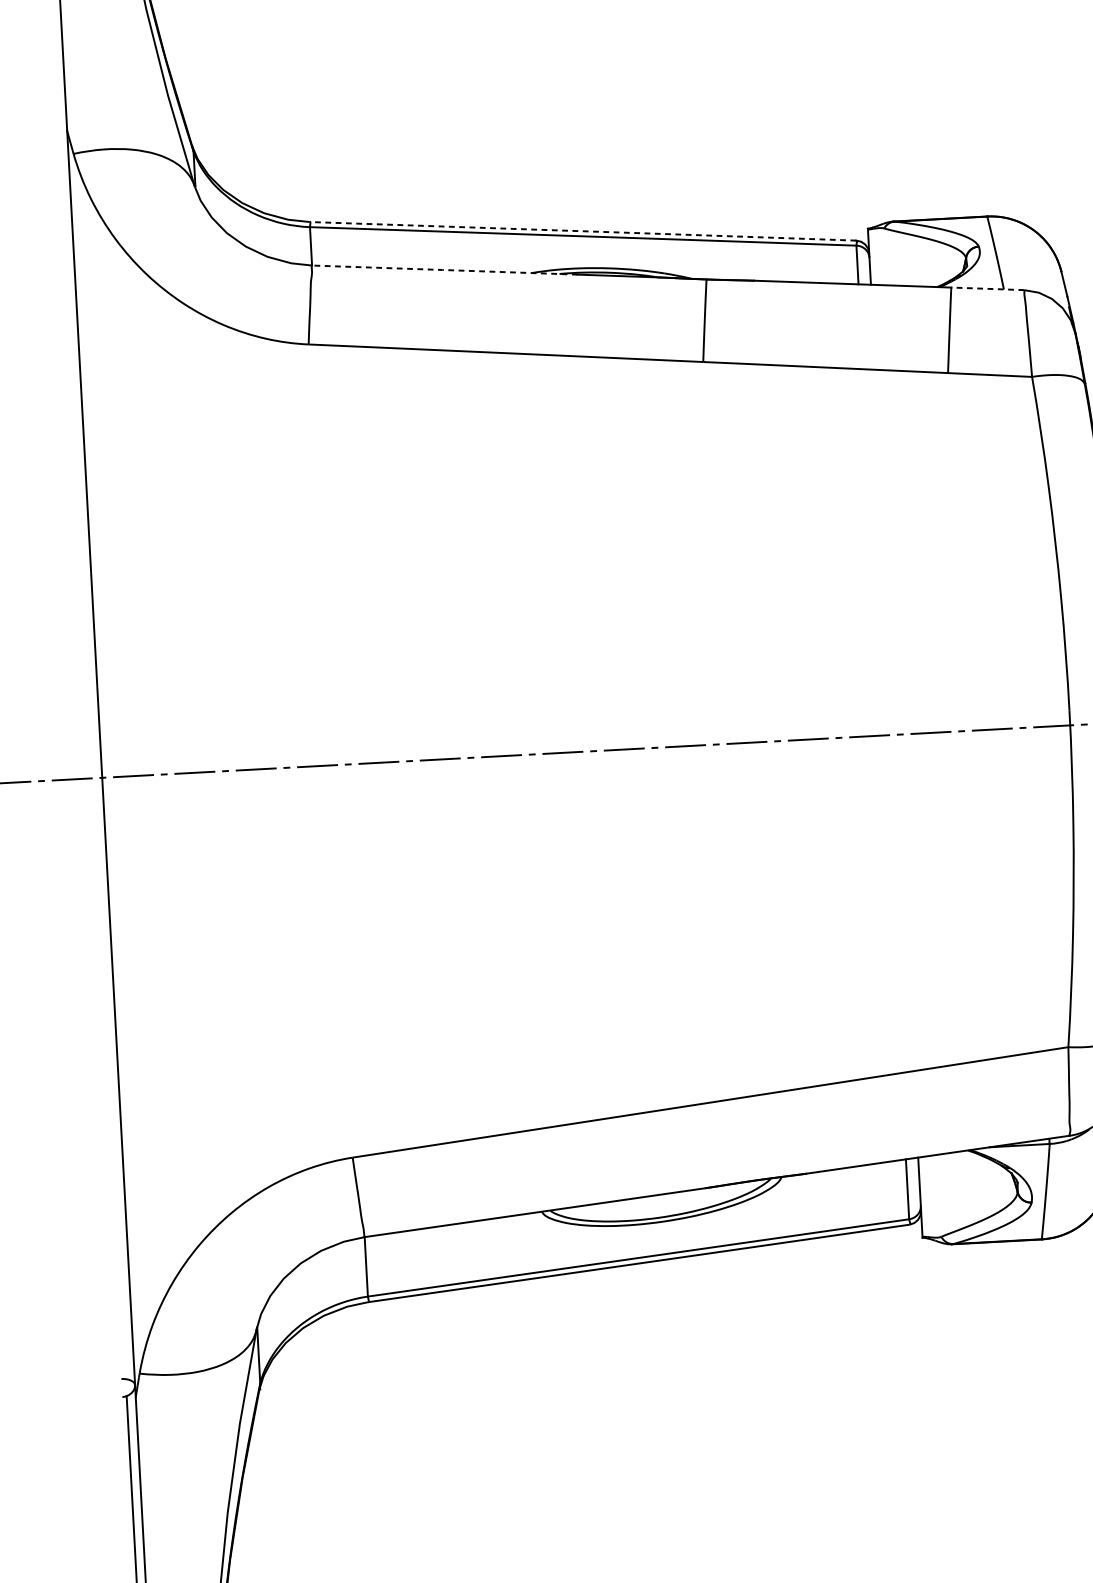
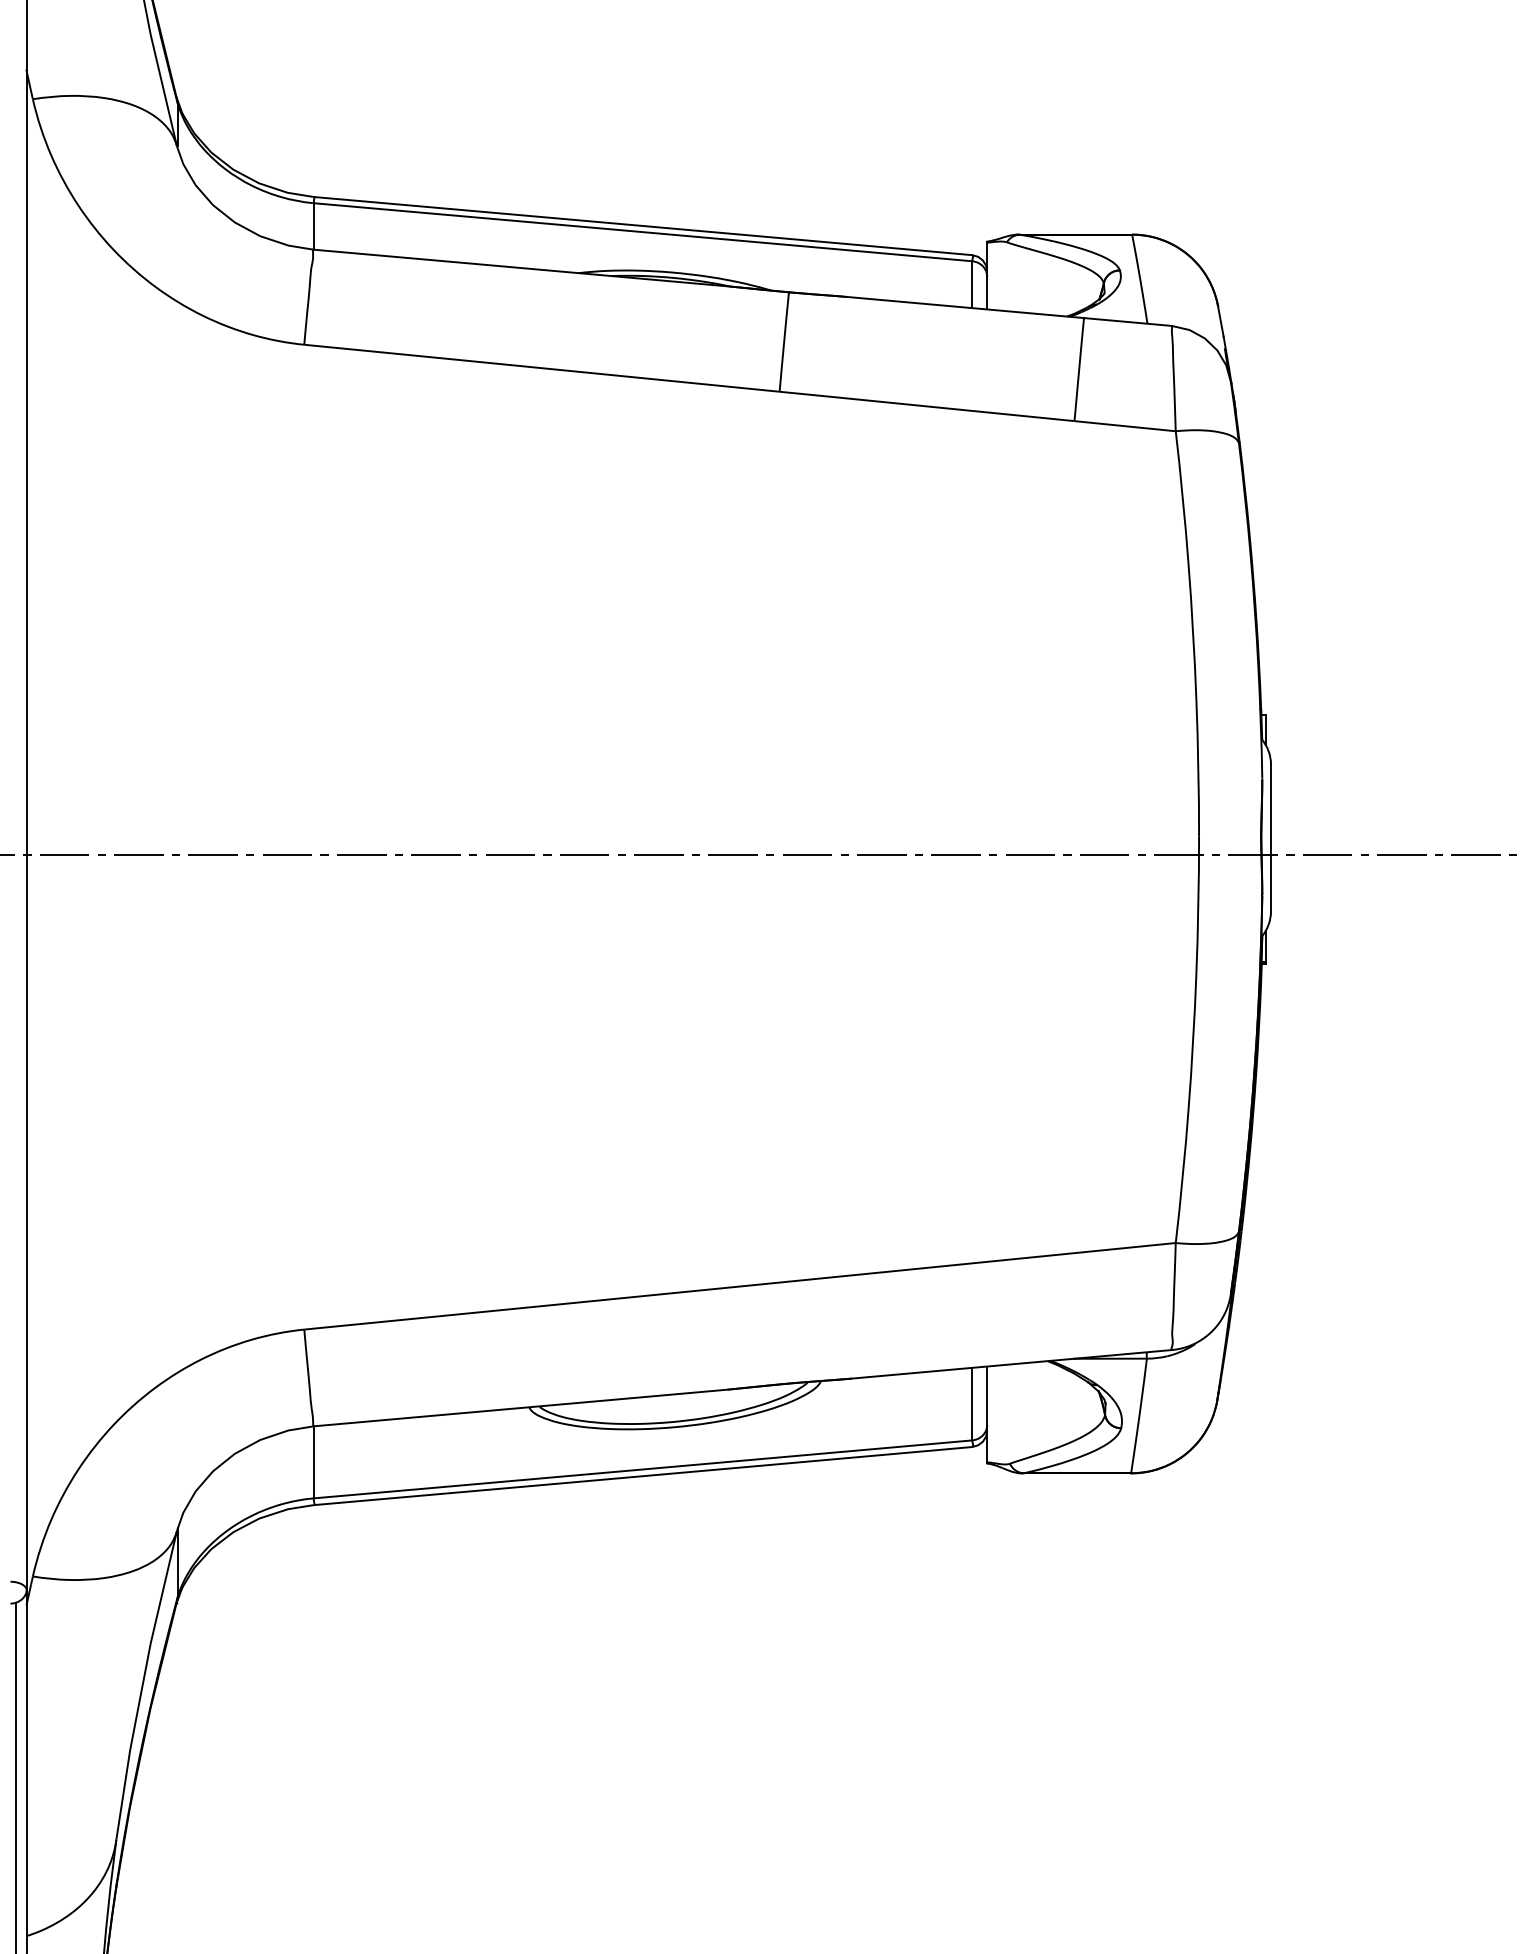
line: (582, 230) -> (642, 225), dashed -> solid
line: (443, 269) -> (472, 263), dashed -> solid
line: (987, 288) -> (1127, 321), dashed -> solid

